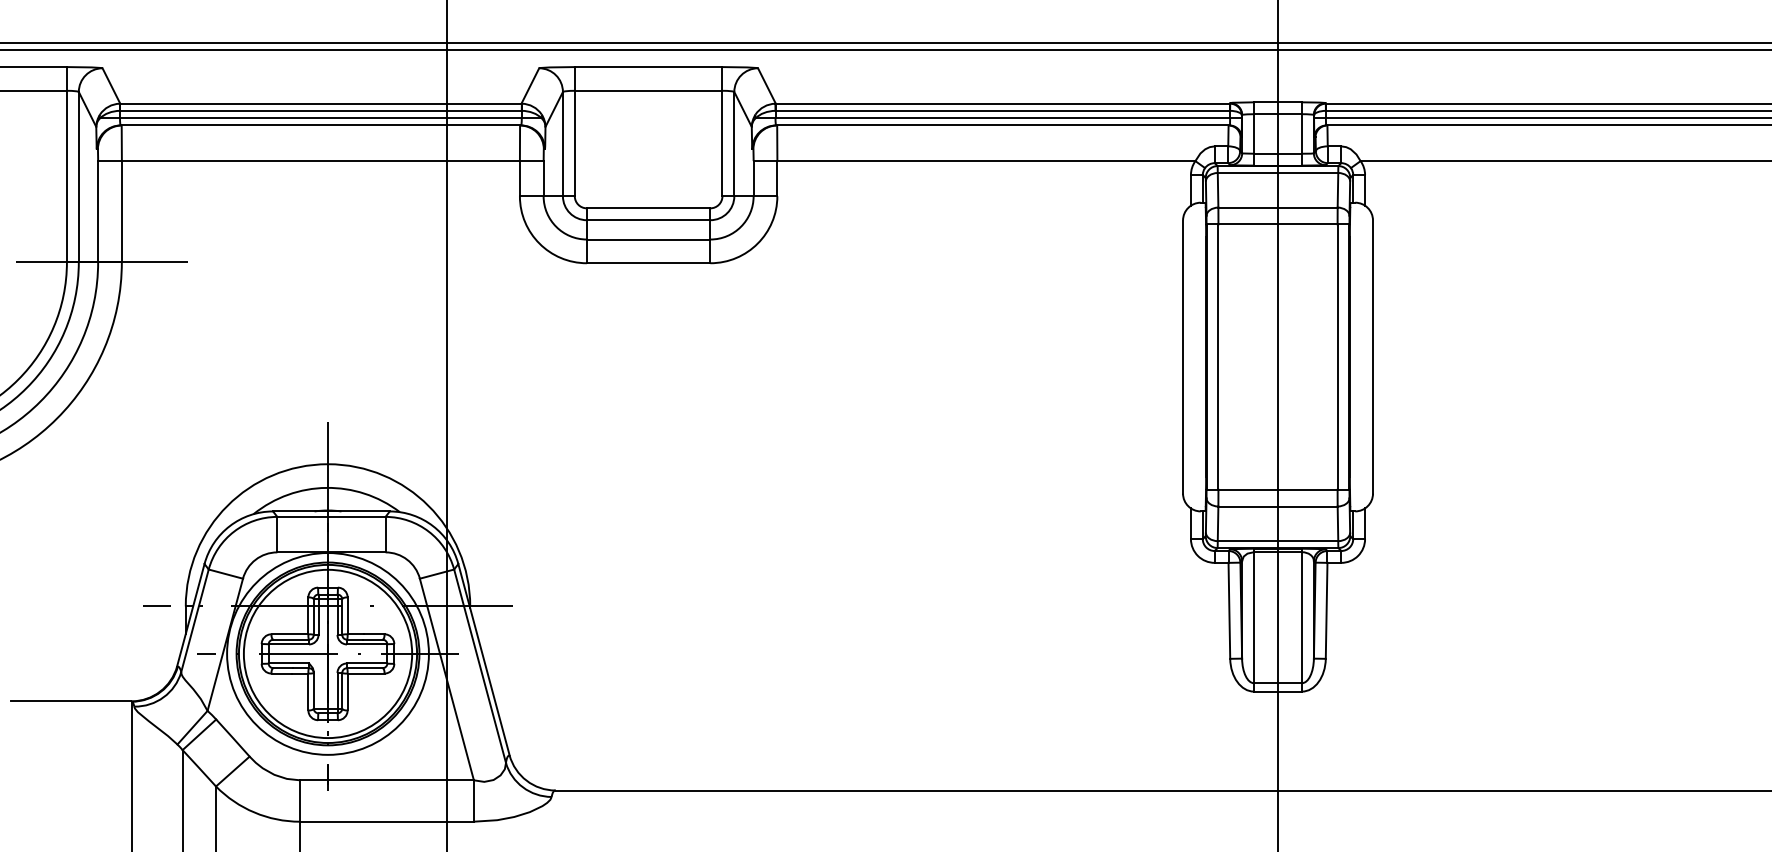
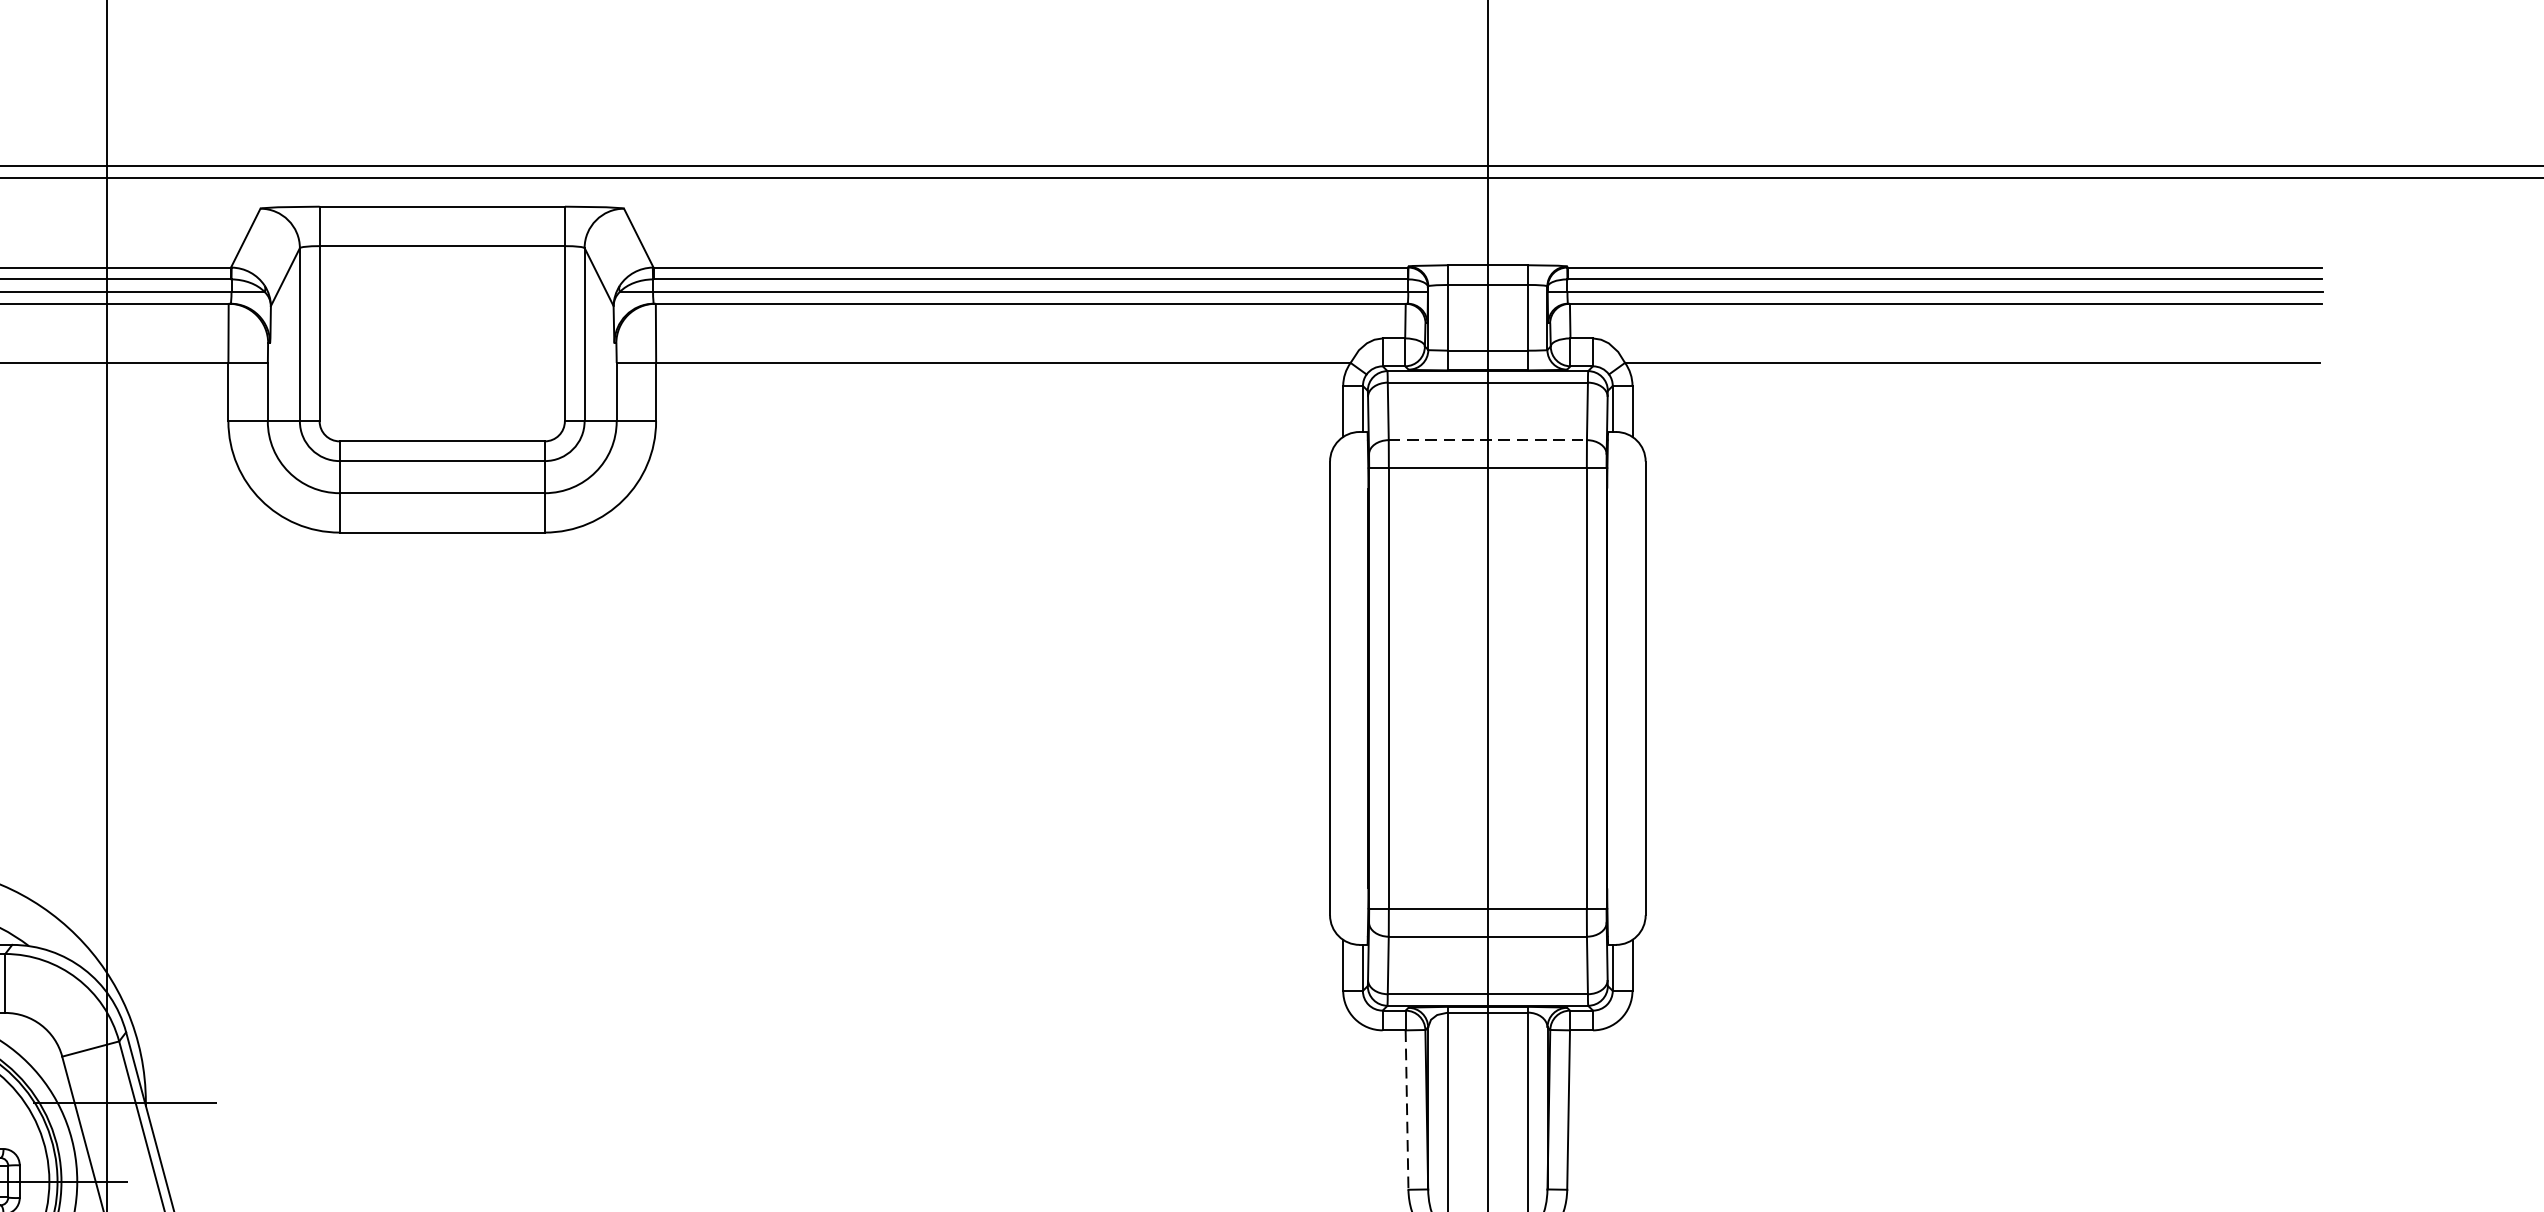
line: (1278, 207) -> (1488, 439), solid -> dashed
line: (1229, 610) -> (1407, 1109), solid -> dashed

